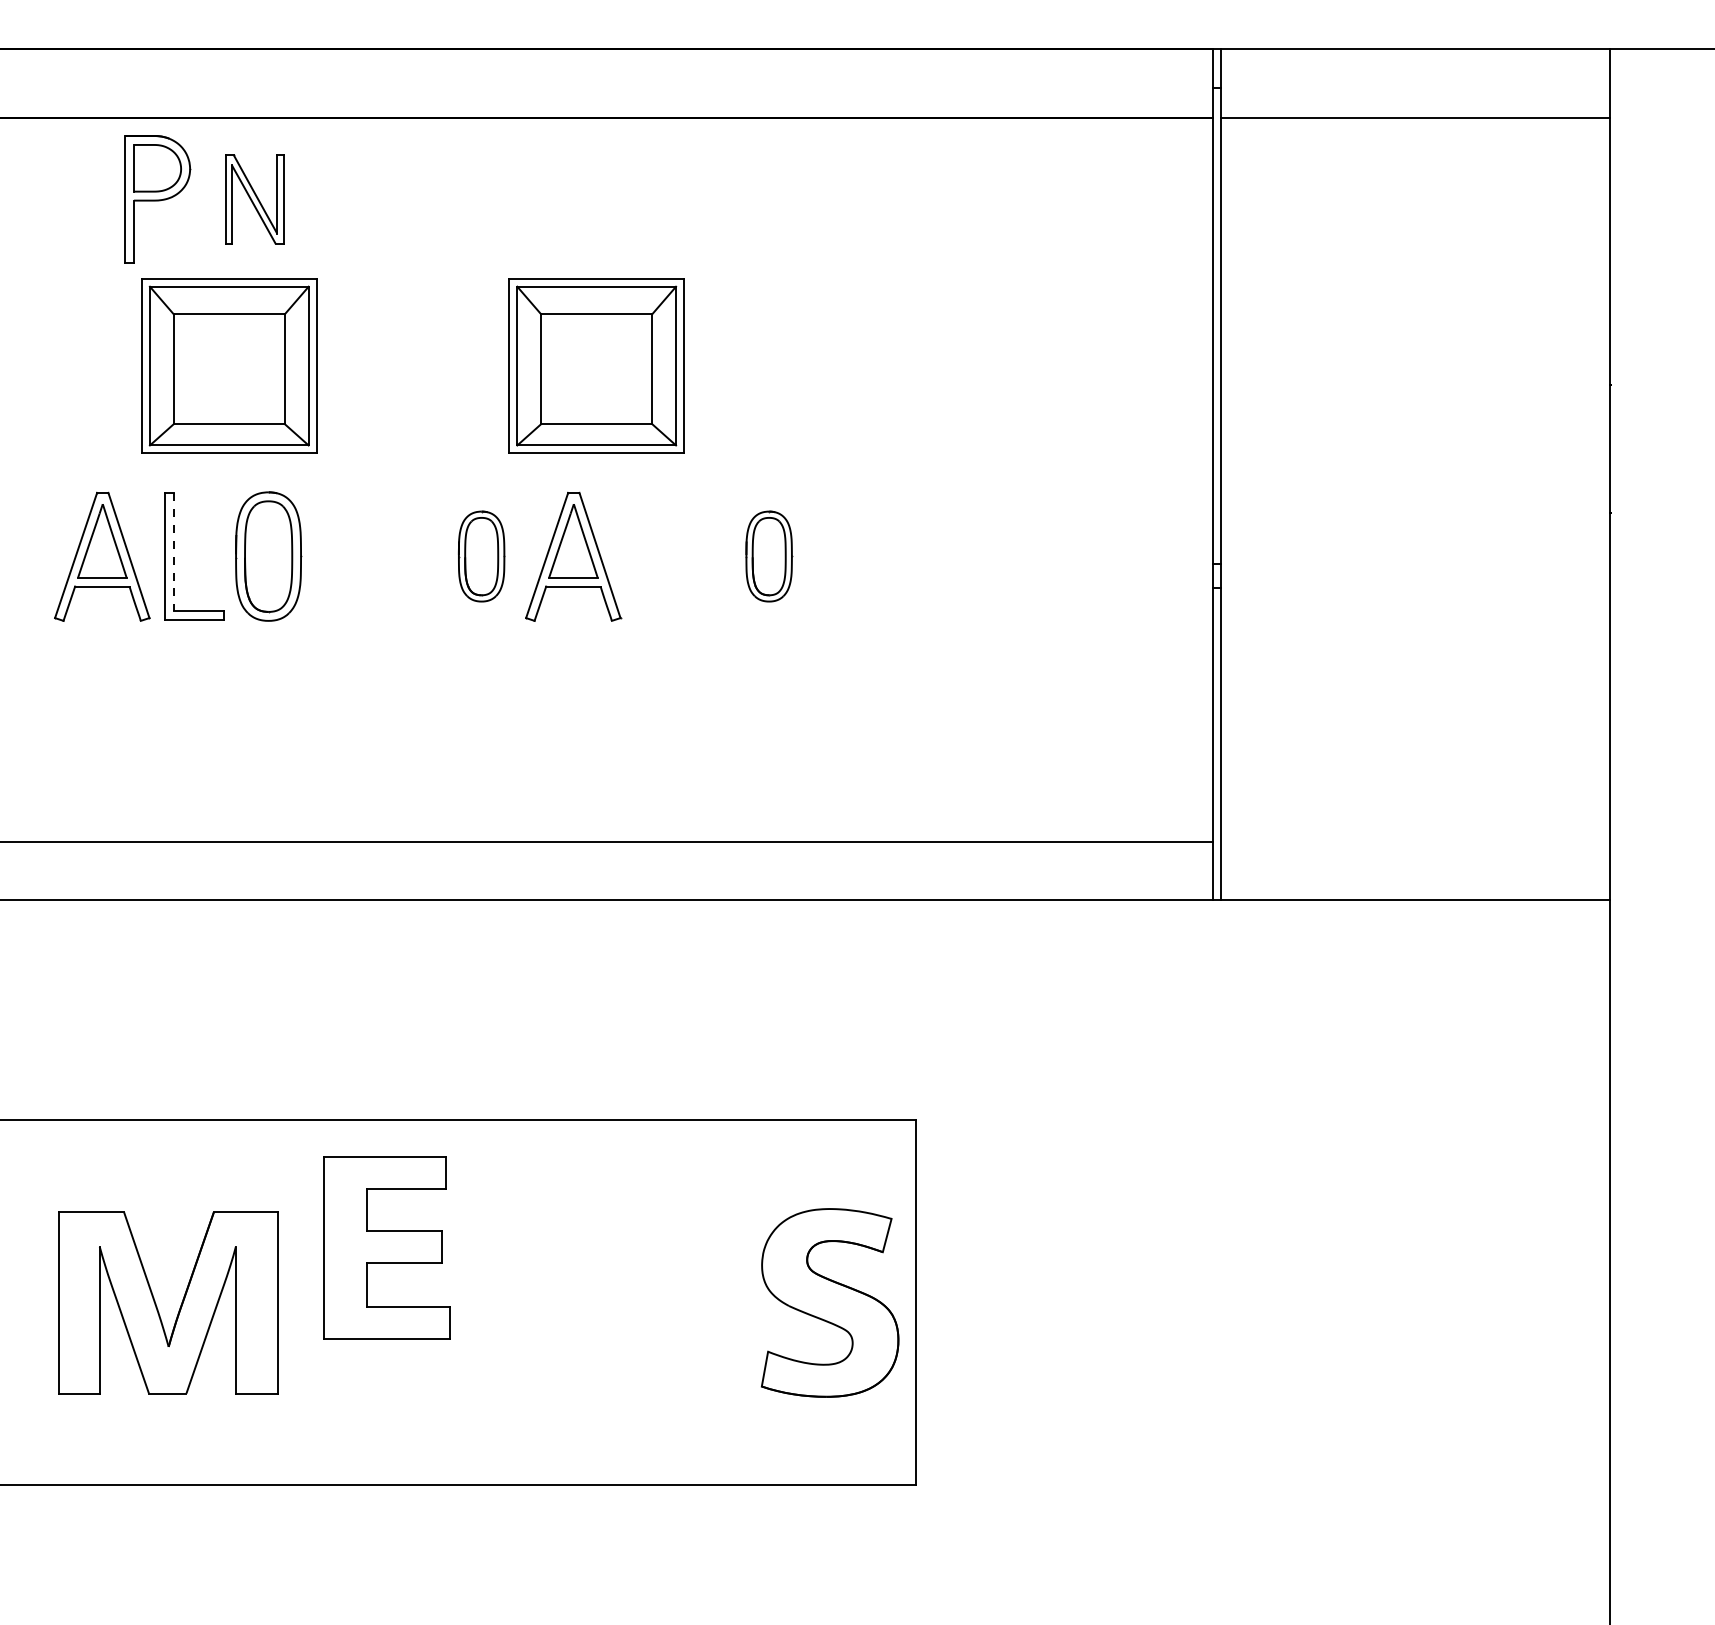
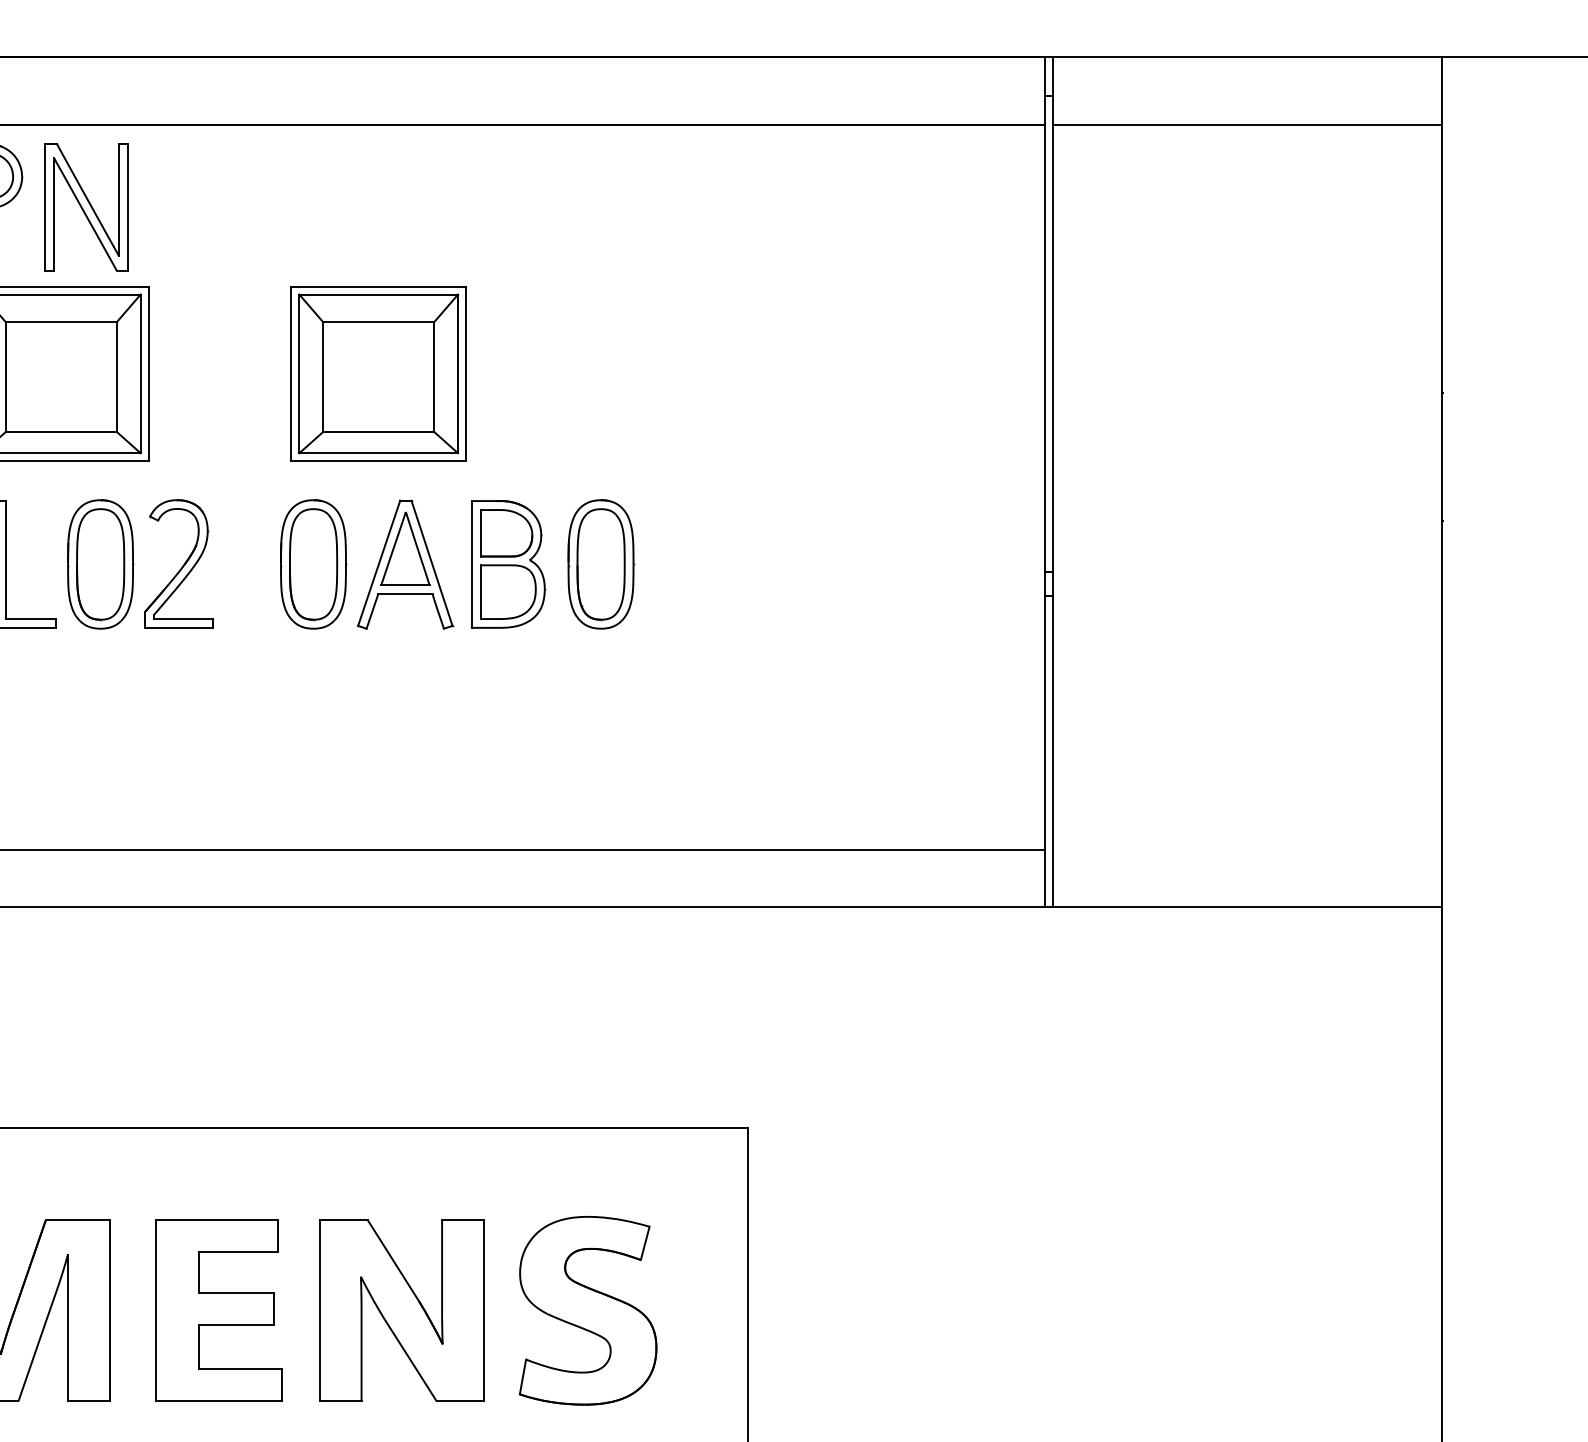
part: (254, 199) -> (86, 207), size x1.43
part: (596, 365) -> (378, 373), moved
line: (174, 552) -> (6, 560), dashed -> solid
part: (346, 555) -> (178, 563), added
part: (481, 556) -> (313, 564), size x1.43
part: (676, 556) -> (508, 564), added
part: (769, 556) -> (601, 564), size x1.43
part: (386, 1247) -> (218, 1310), moved
part: (569, 1302) -> (401, 1310), added
part: (829, 1302) -> (587, 1310), moved

